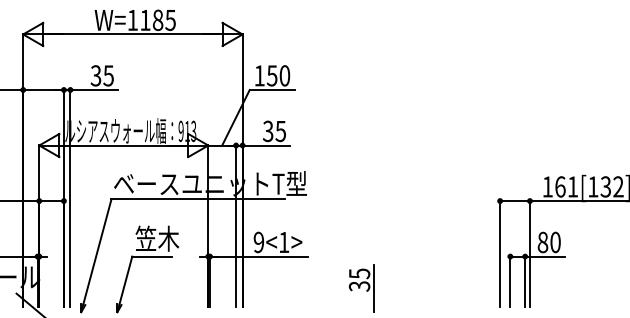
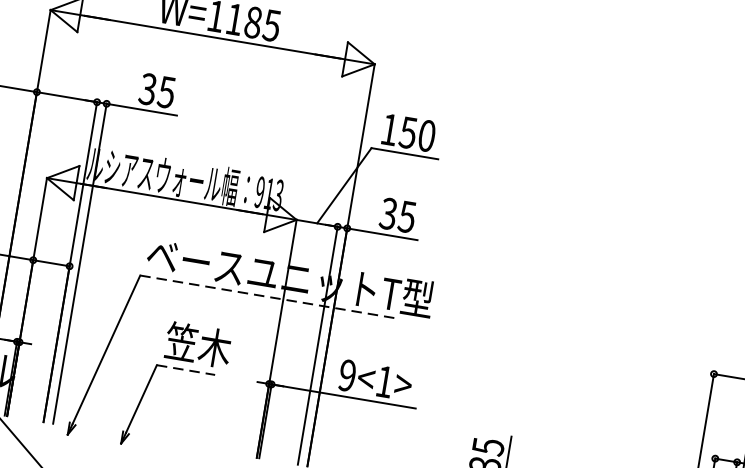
line: (198, 199) -> (268, 297), solid -> dashed
line: (152, 256) -> (186, 370), solid -> dashed

